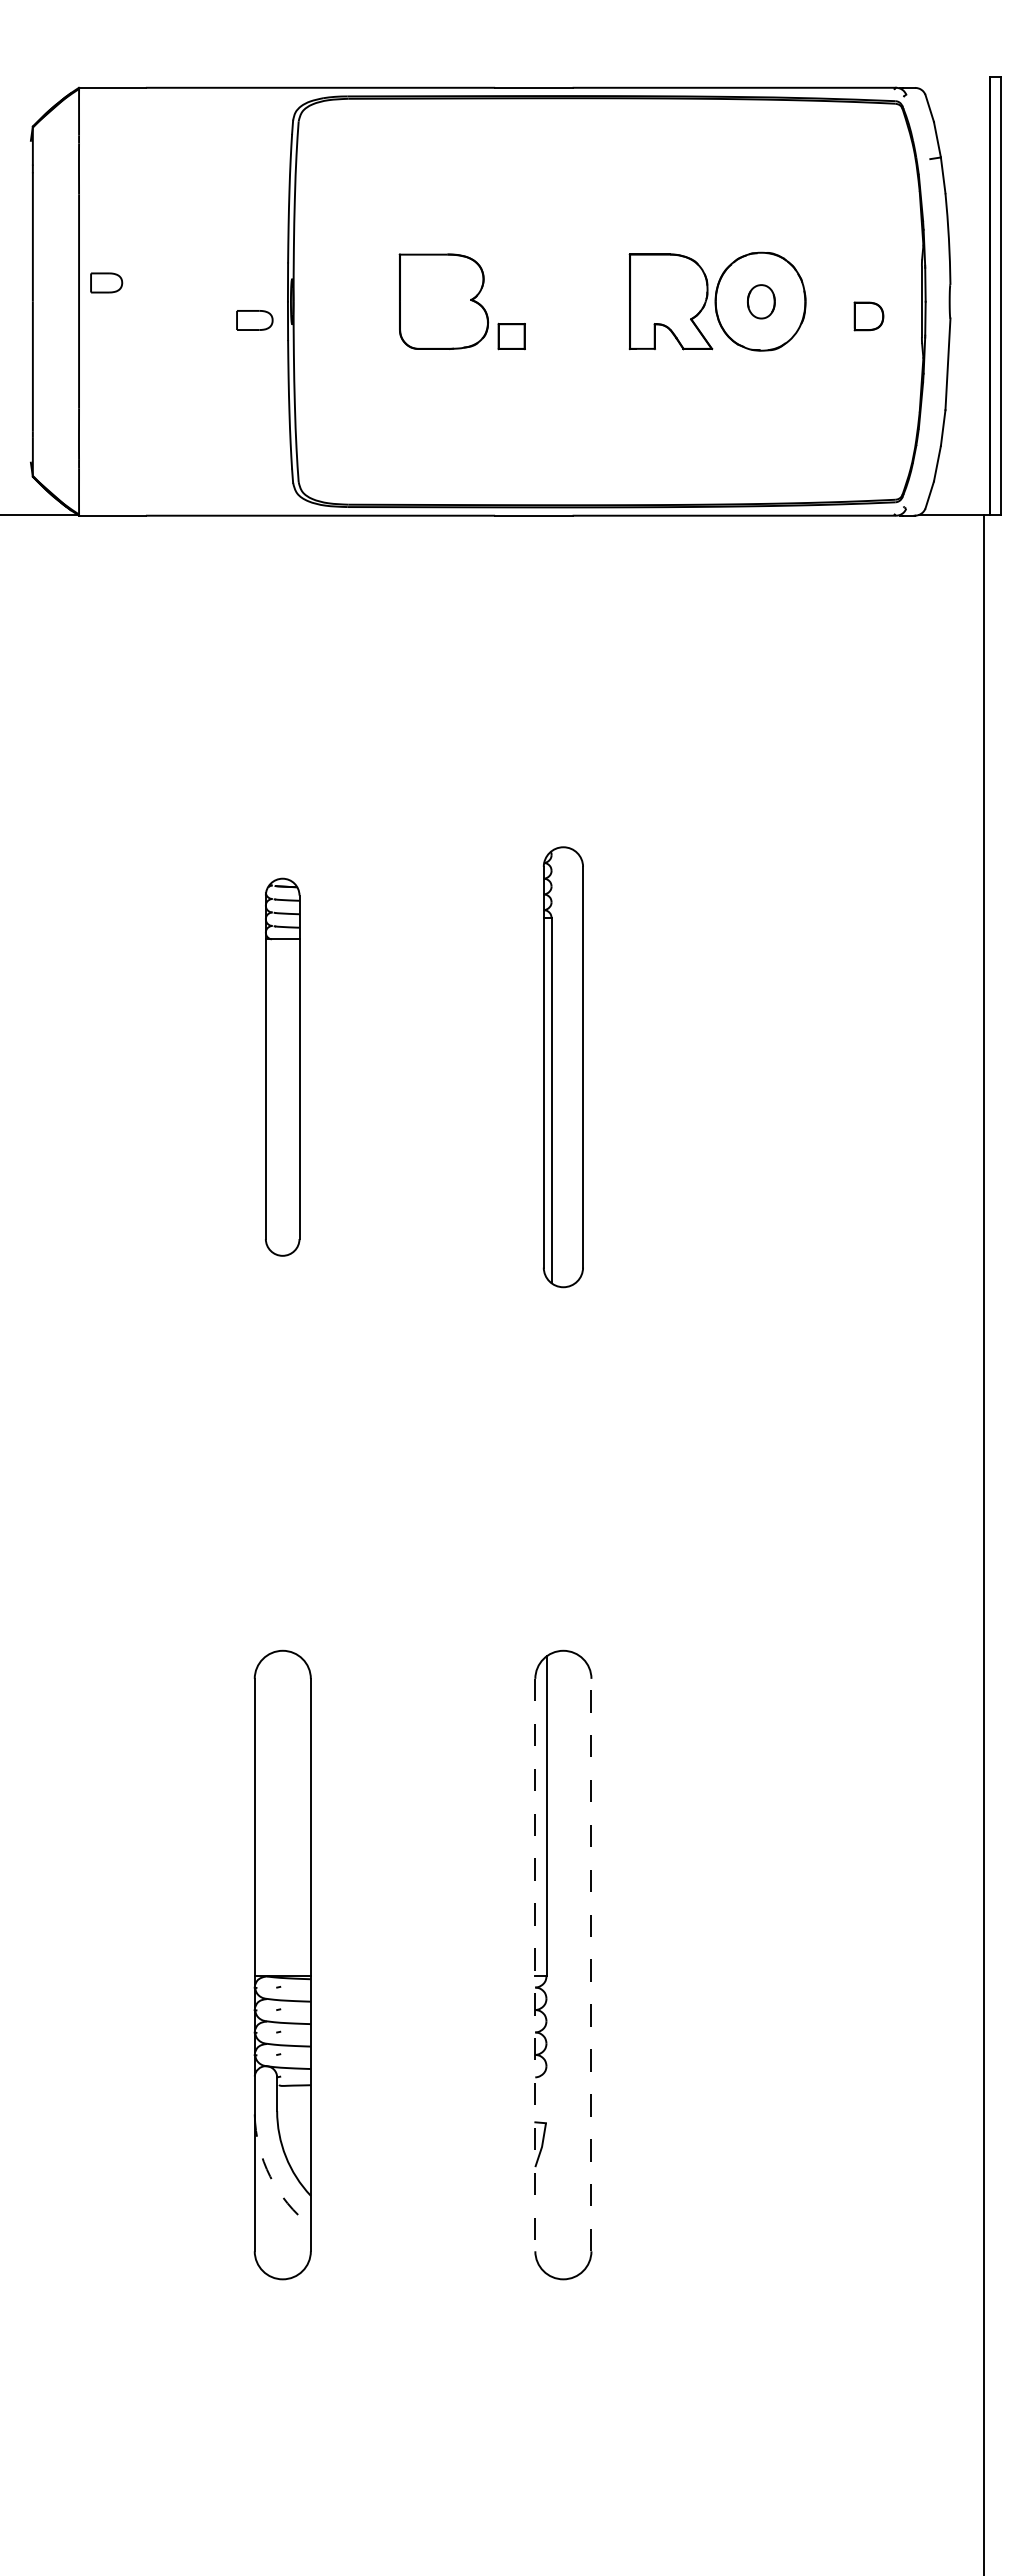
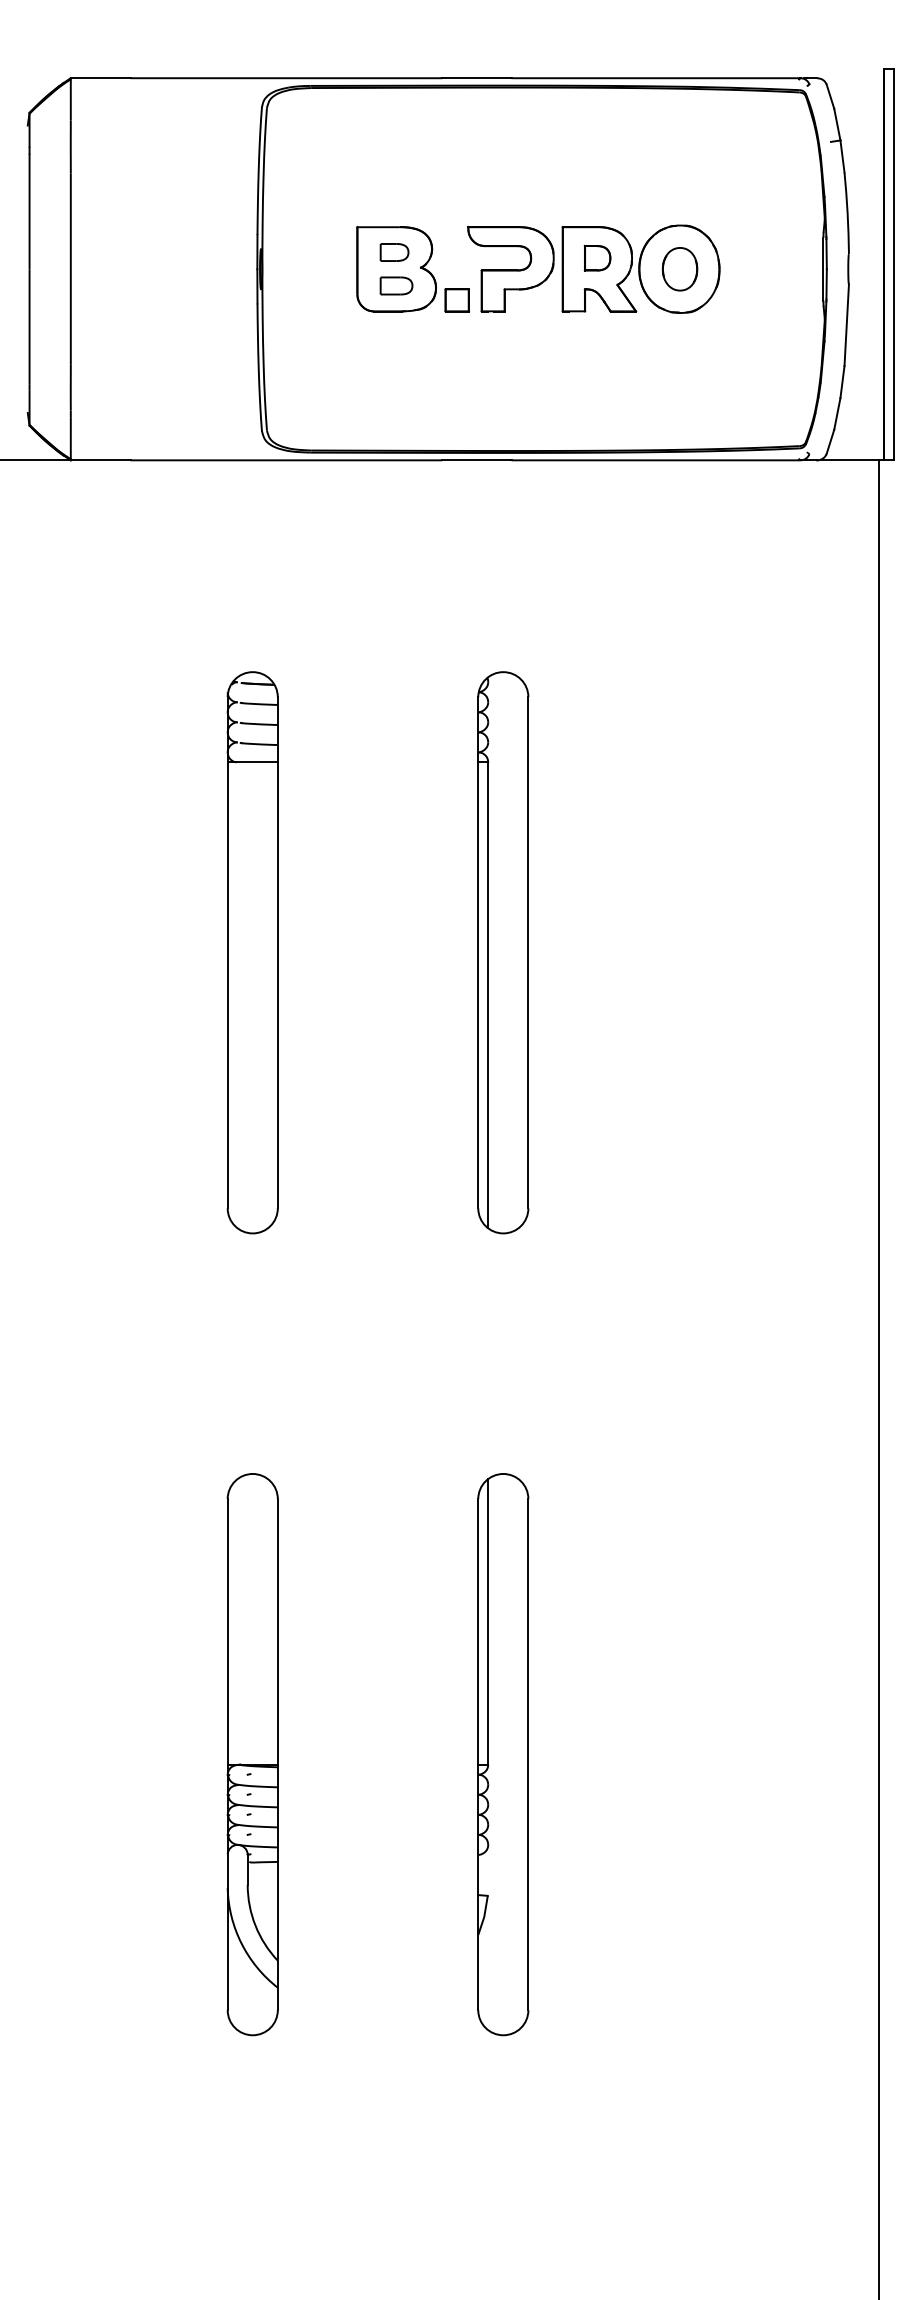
part: (106, 282) -> (394, 252), moved
part: (571, 301) -> (510, 269), added
part: (761, 301) -> (680, 269), size x1.43
part: (868, 316) -> (597, 258), moved
part: (254, 320) -> (396, 286), moved
part: (282, 1067) -> (252, 953), size x1.67
part: (563, 1067) -> (503, 953), size x1.43
line: (591, 1964) -> (528, 1754), dashed -> solid
line: (535, 1965) -> (478, 1755), dashed -> solid
arc: (270, 2176) -> (241, 1943), dashed -> solid

